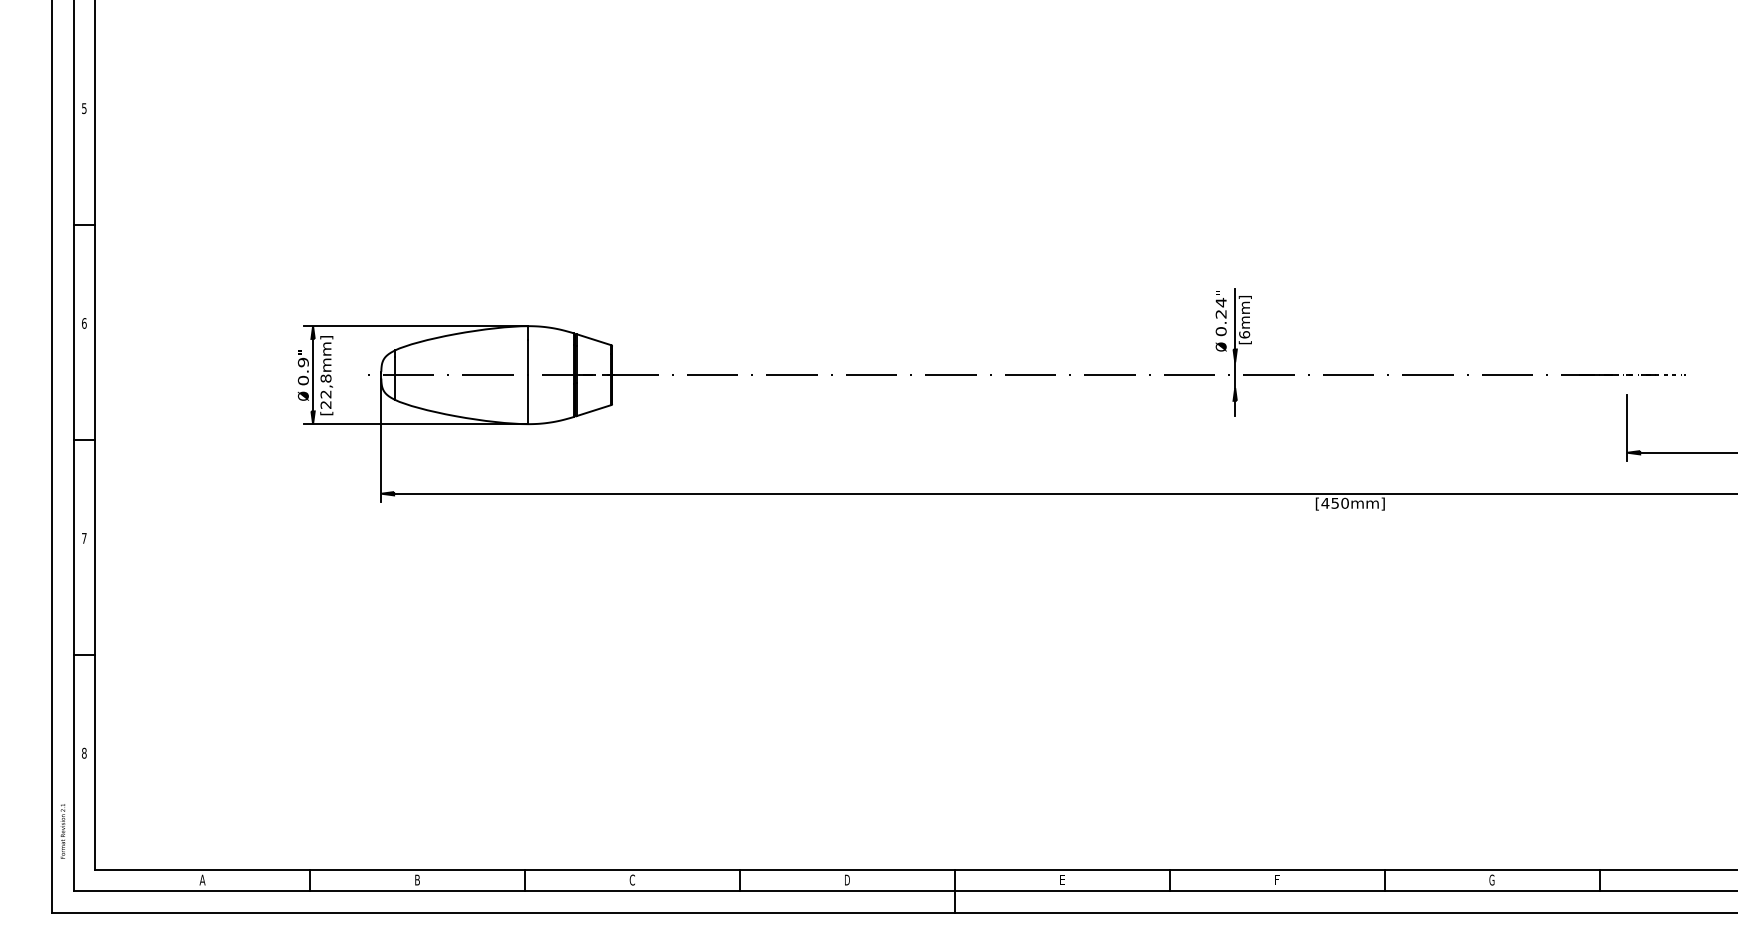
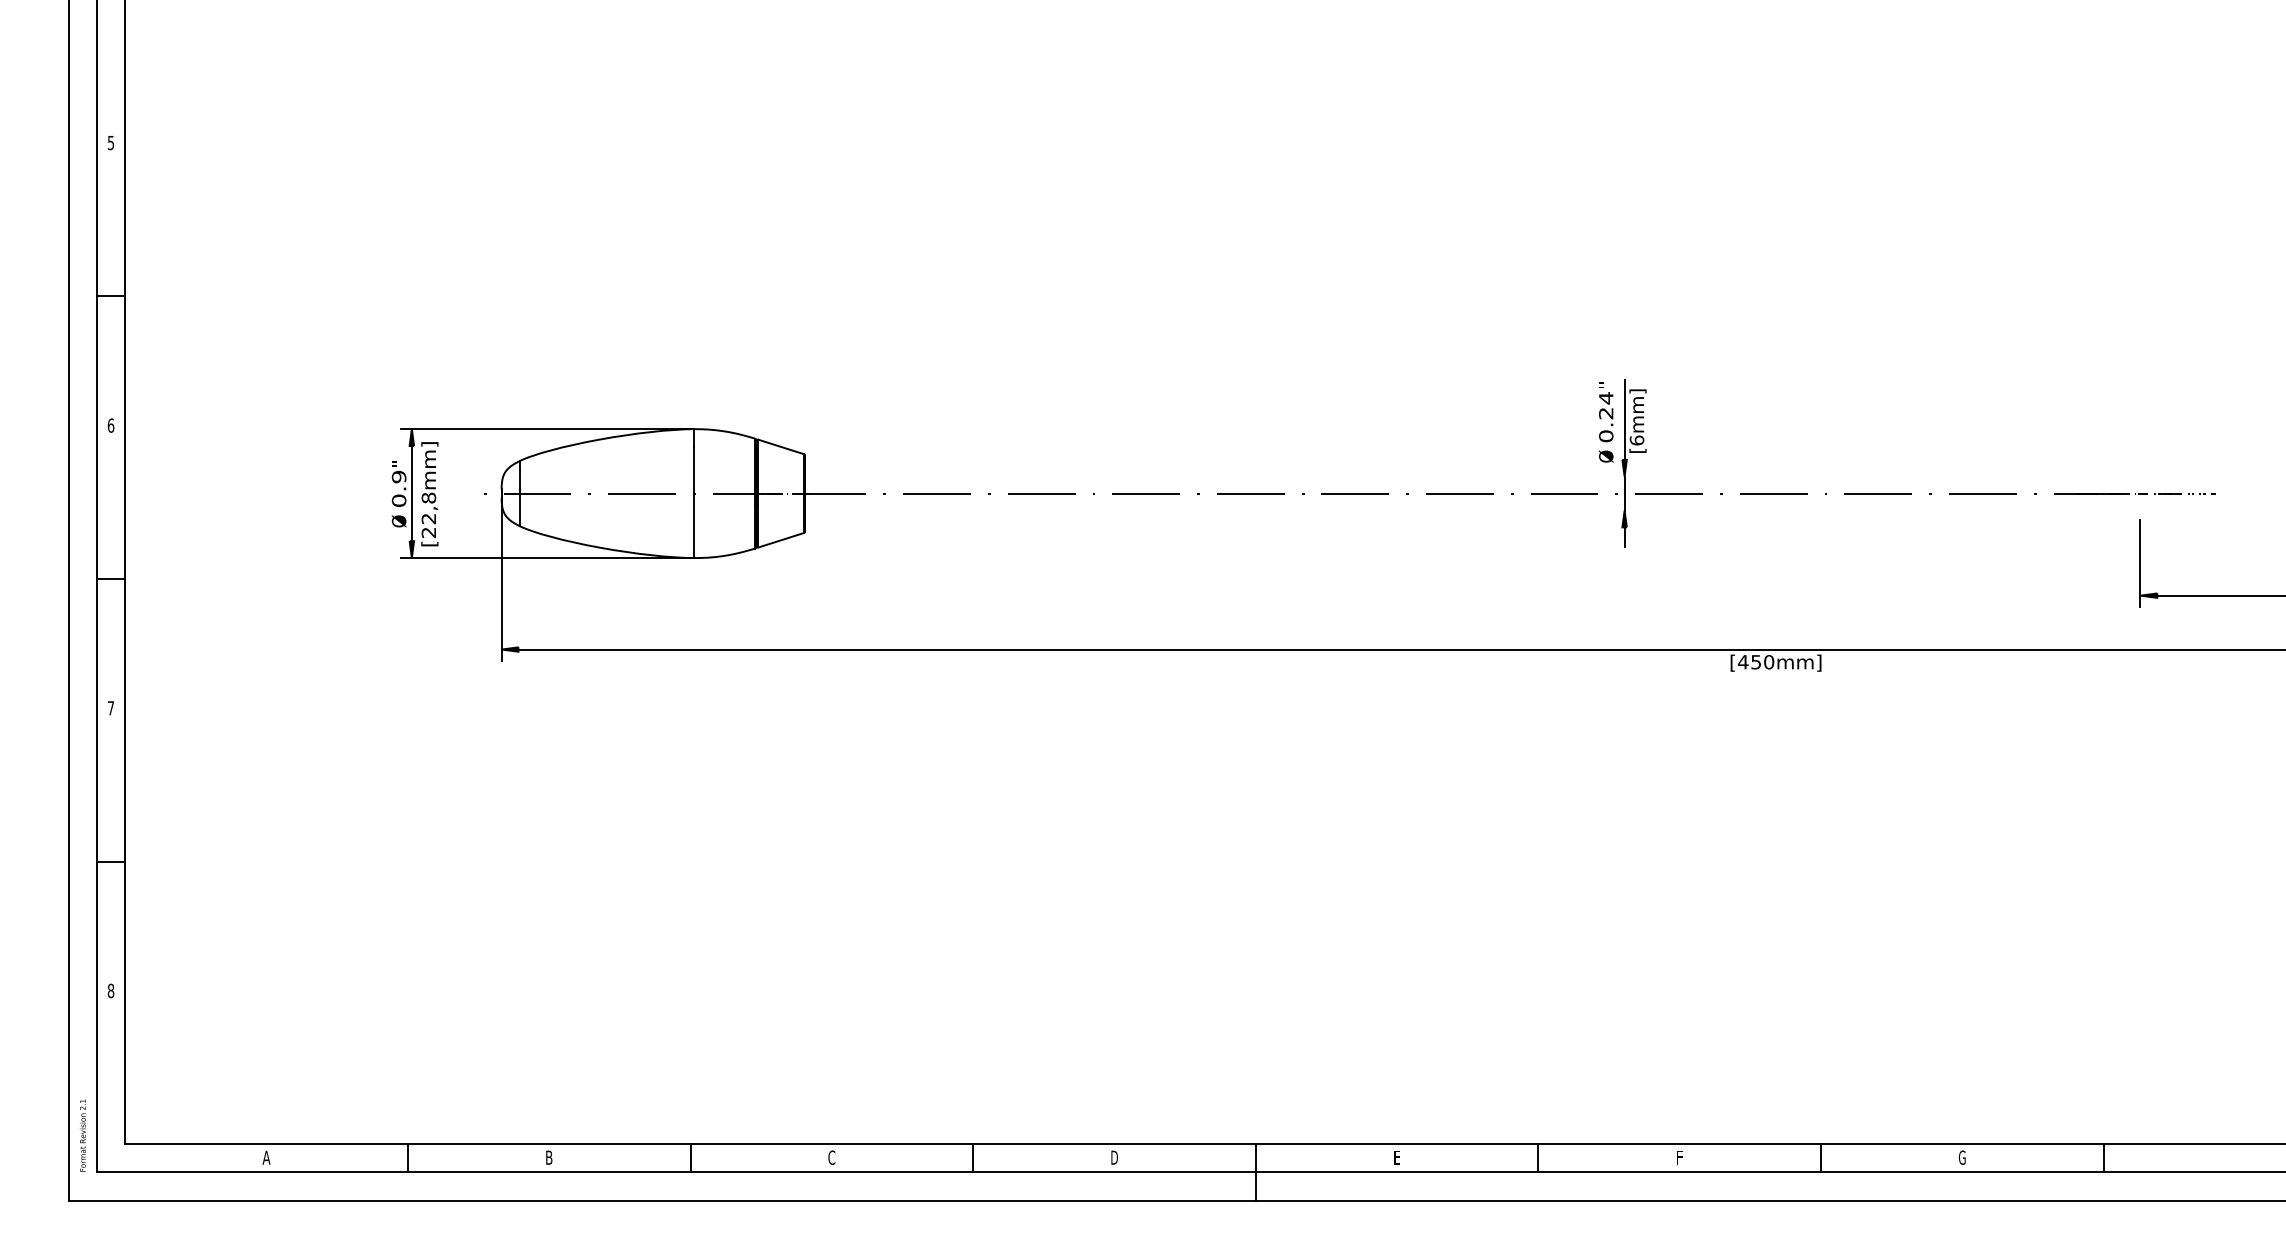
text: (62, 831) -> (82, 1135), moved

